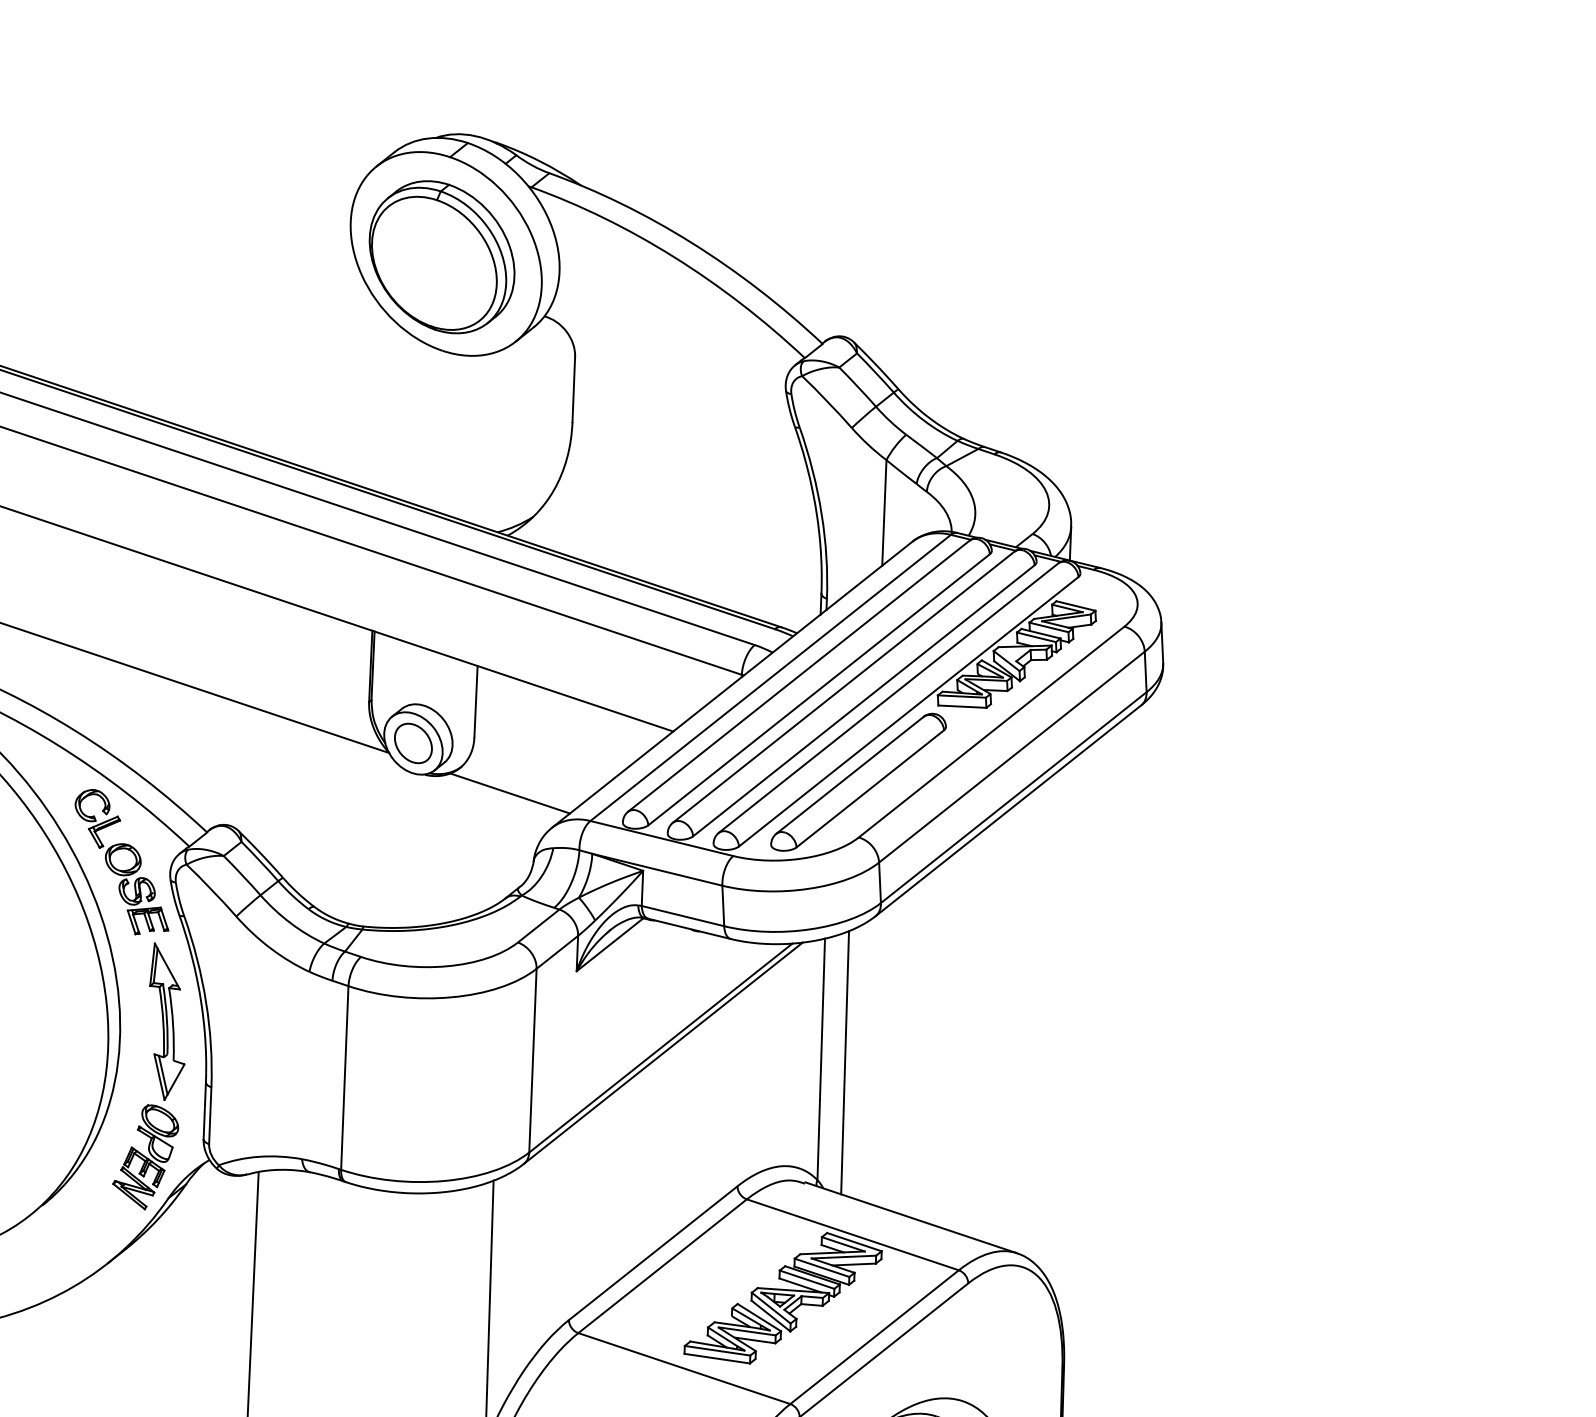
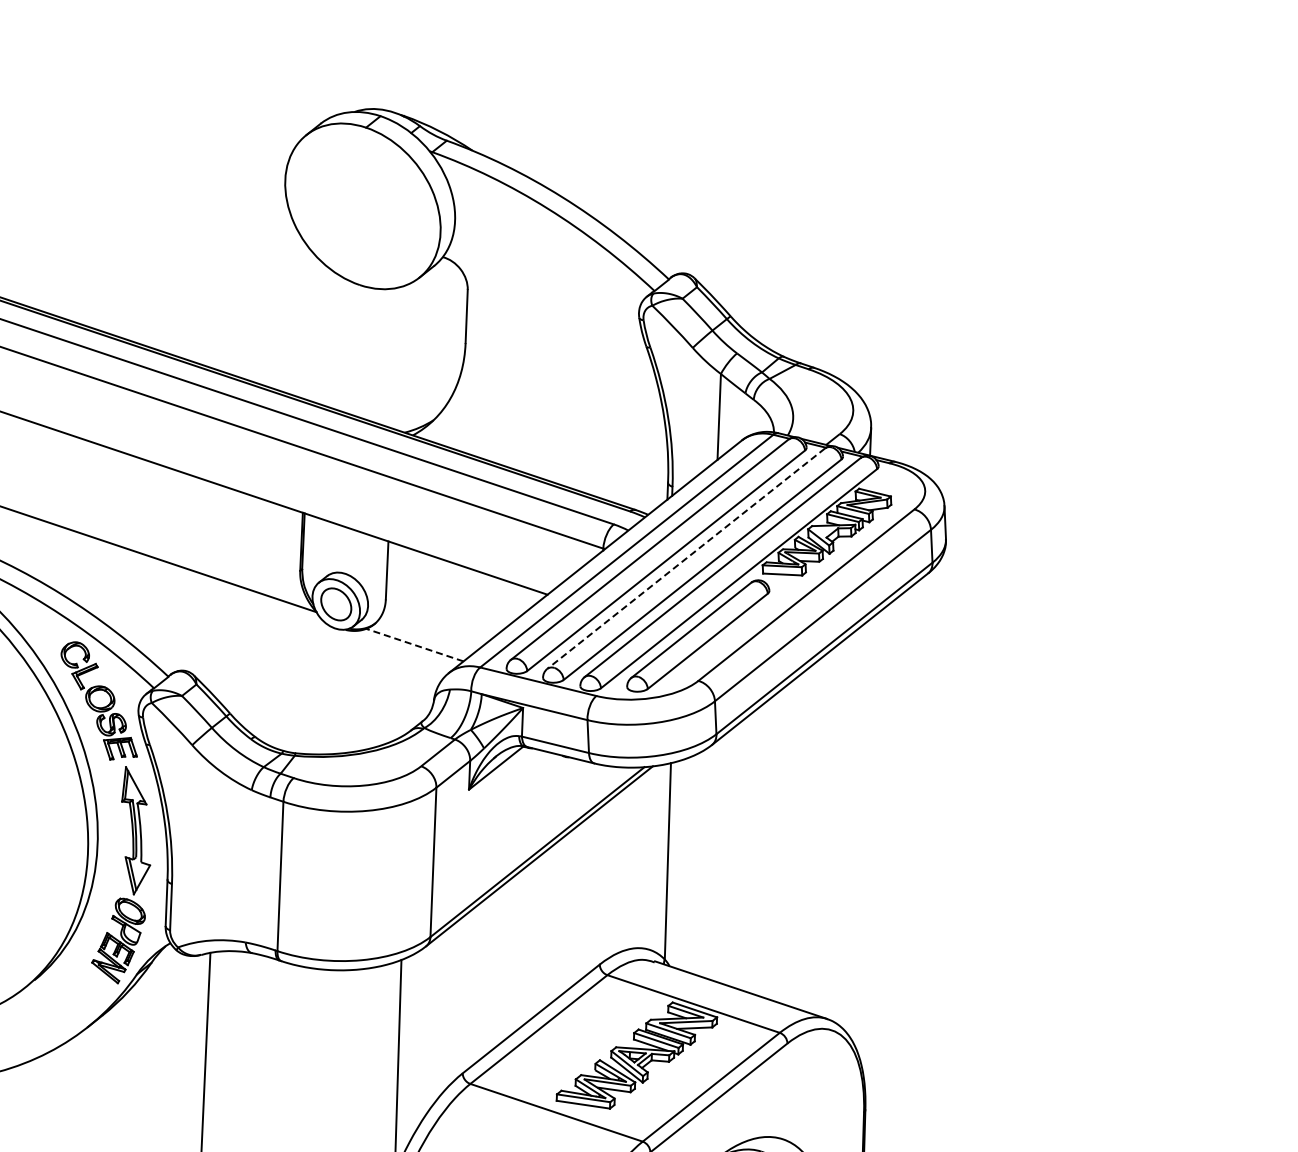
part: (442, 256) -> (359, 208), removed
line: (842, 688) -> (685, 559), solid -> dashed
line: (509, 792) -> (414, 644), solid -> dashed
line: (845, 1063) -> (687, 864), removed

